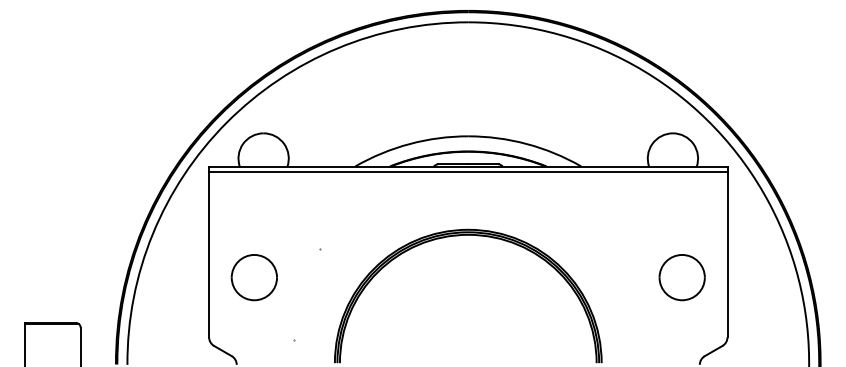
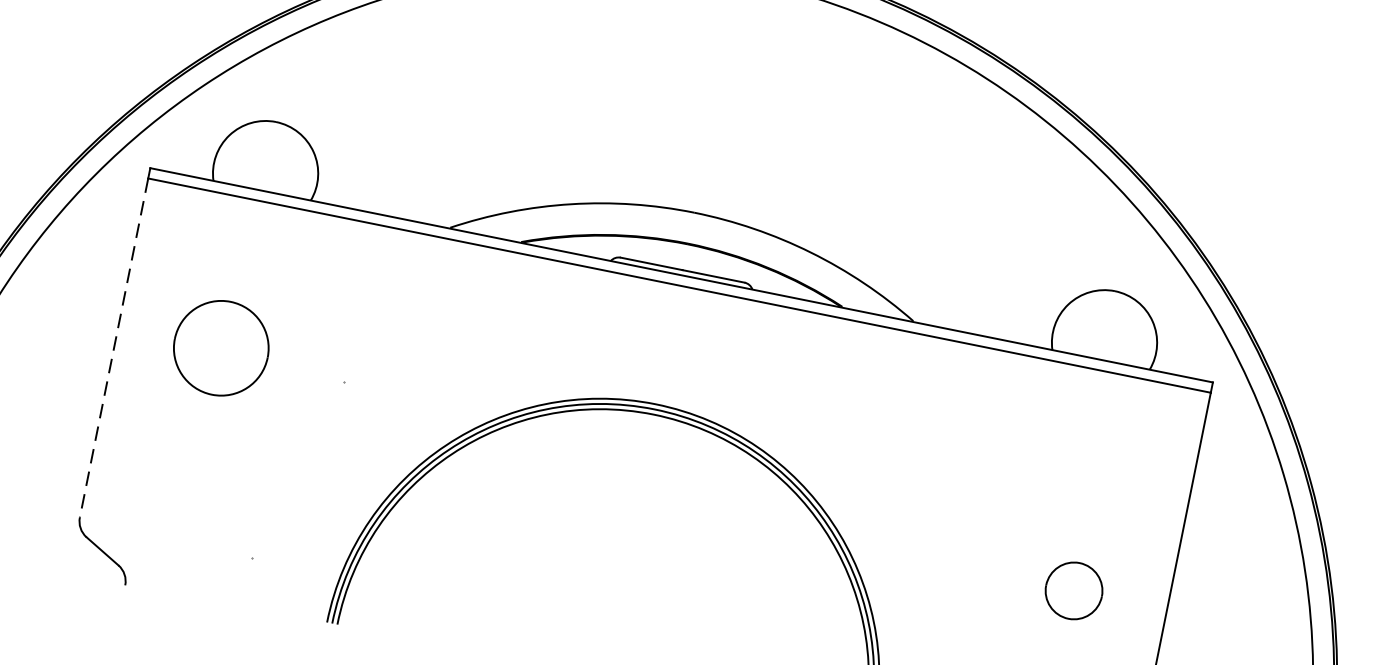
line: (209, 254) -> (114, 347), solid -> dashed
part: (253, 277) -> (219, 347), moved
part: (681, 277) -> (1072, 590), size x0.6

